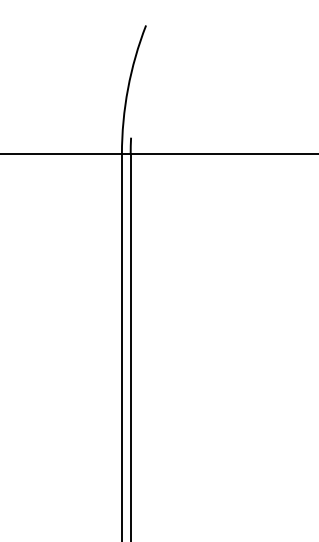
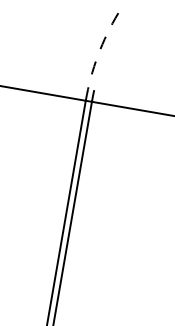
arc: (128, 88) -> (98, 55), solid -> dashed

